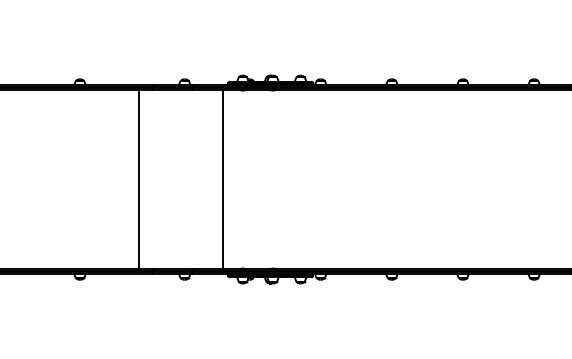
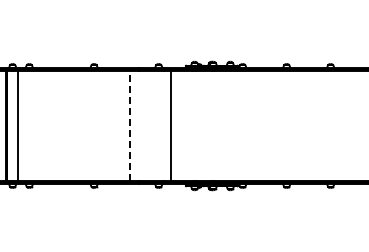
line: (138, 178) -> (130, 125), solid -> dashed
line: (223, 178) -> (170, 125), moved

